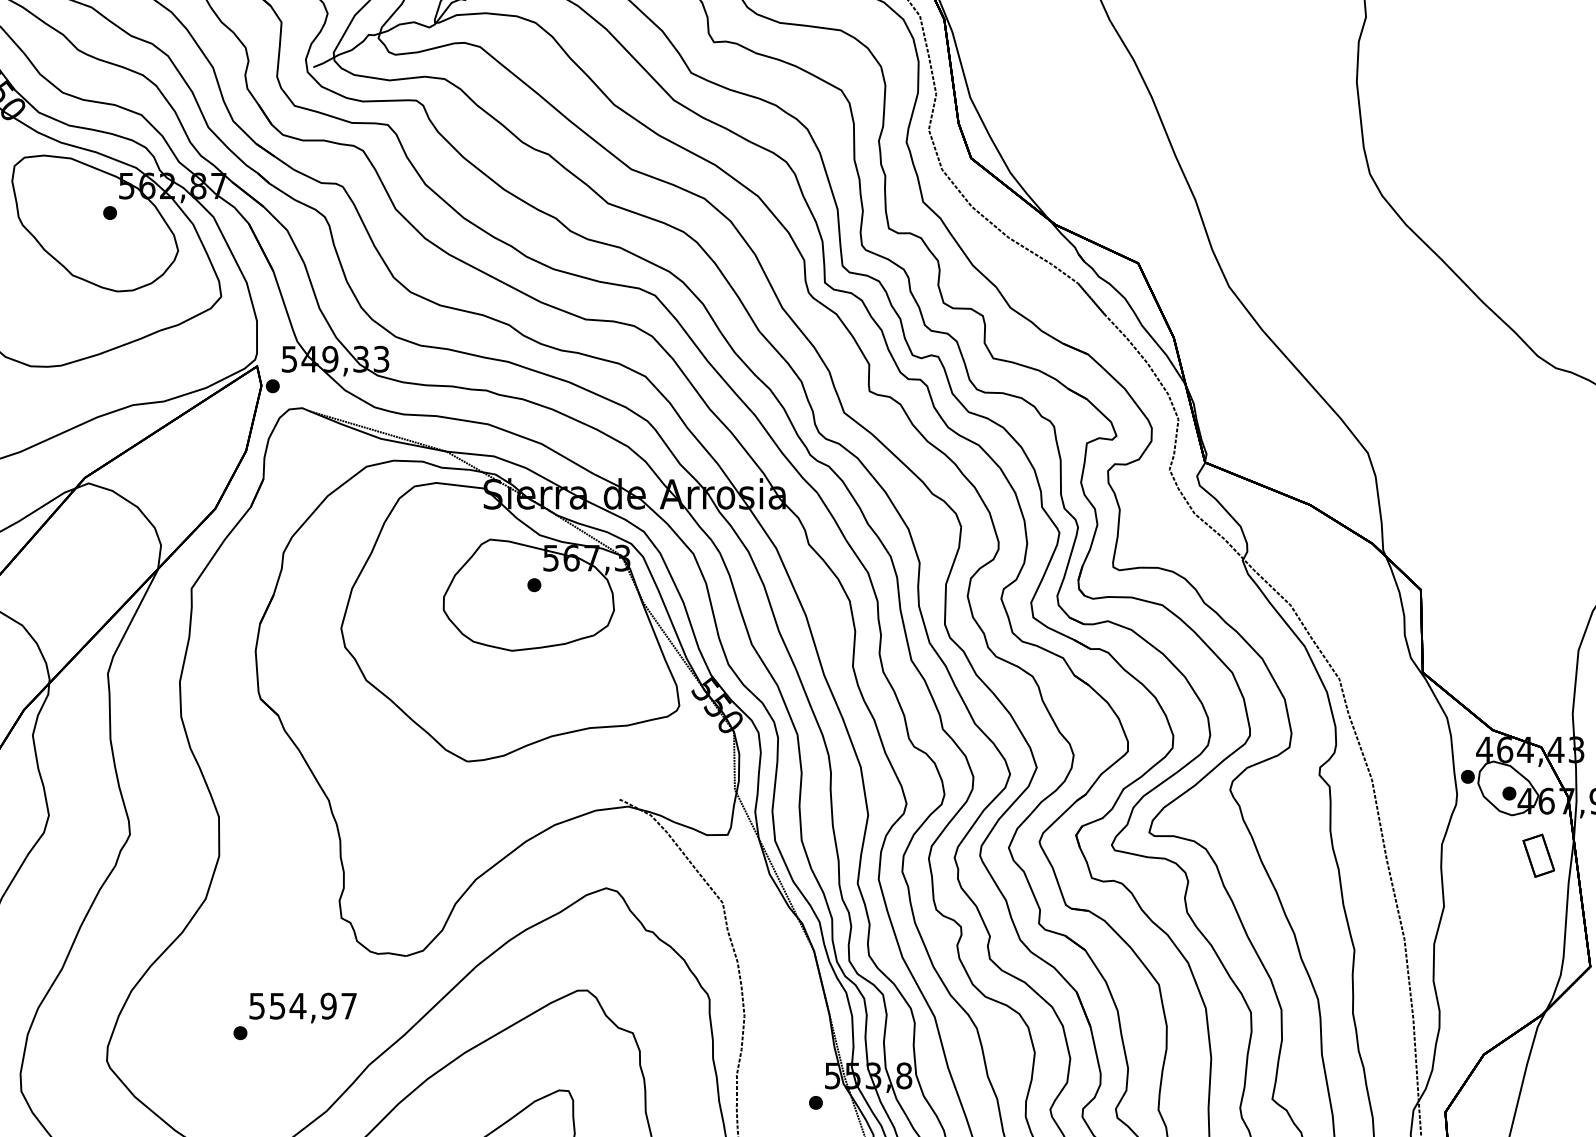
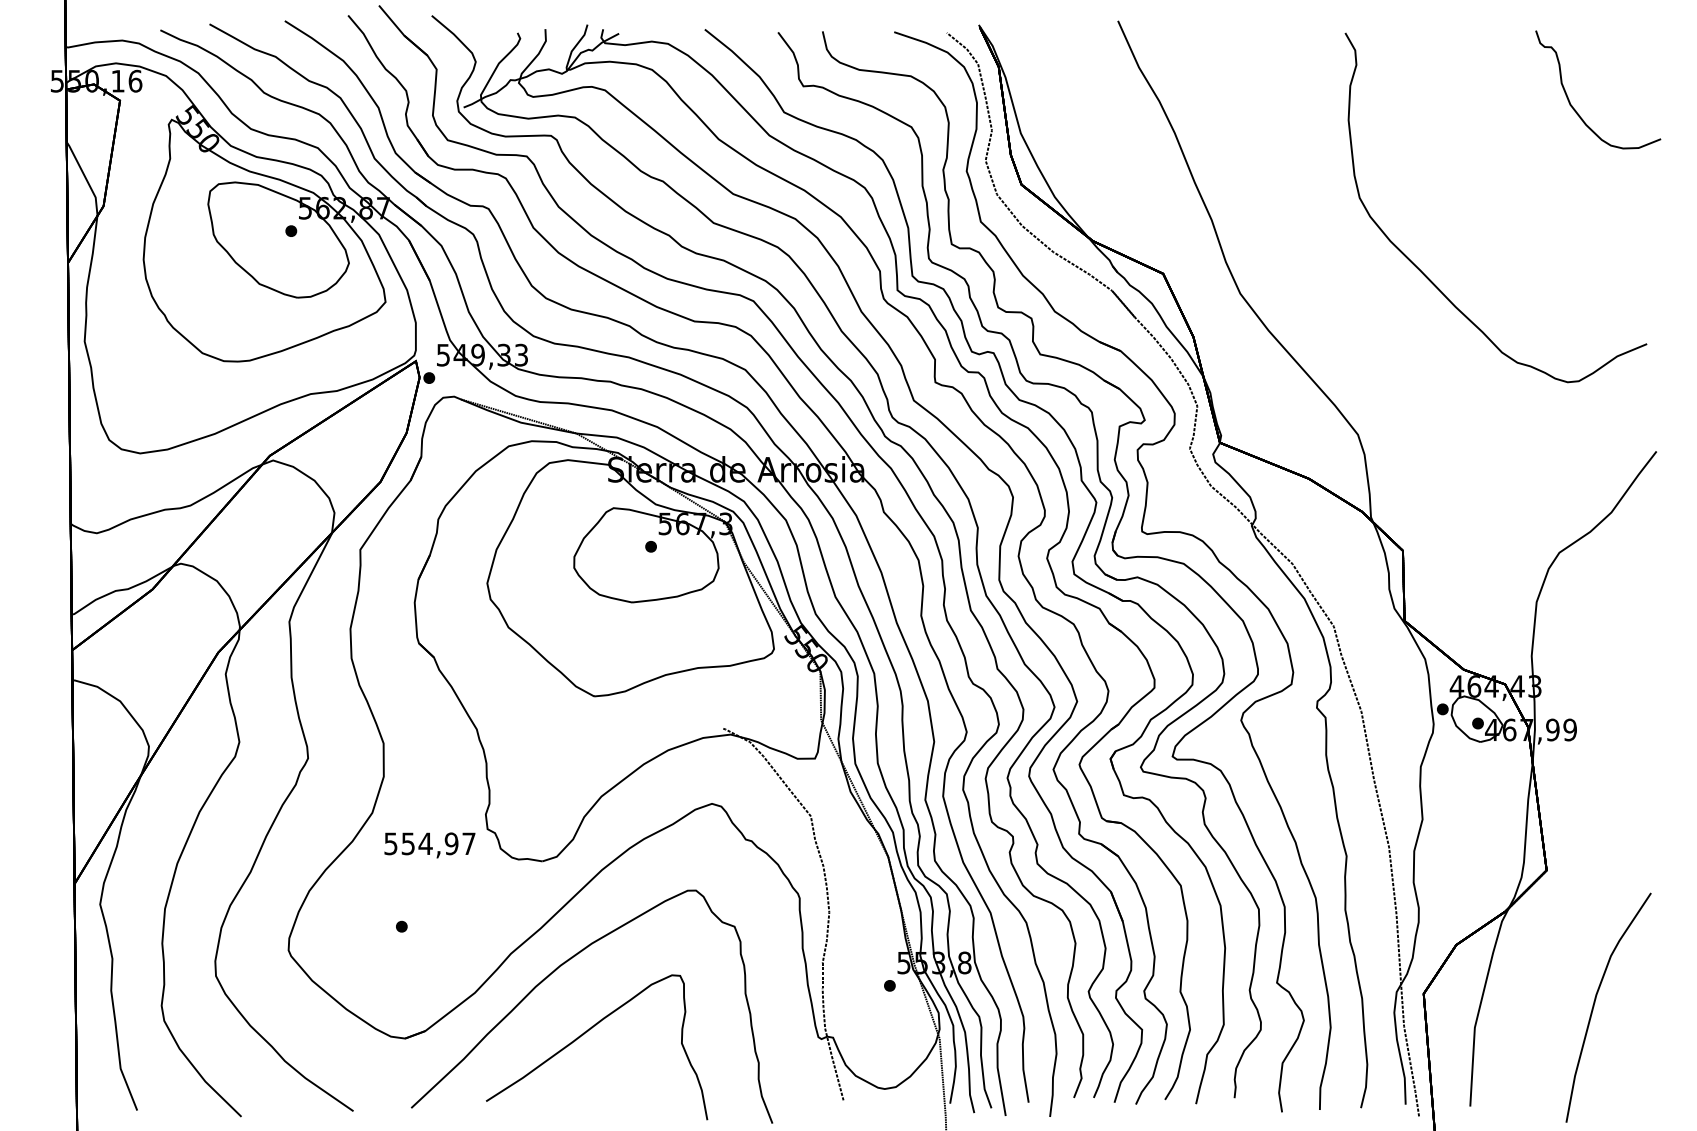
part: (1538, 856) -> (1502, 776), removed
text: (302, 1008) -> (429, 845), moved

